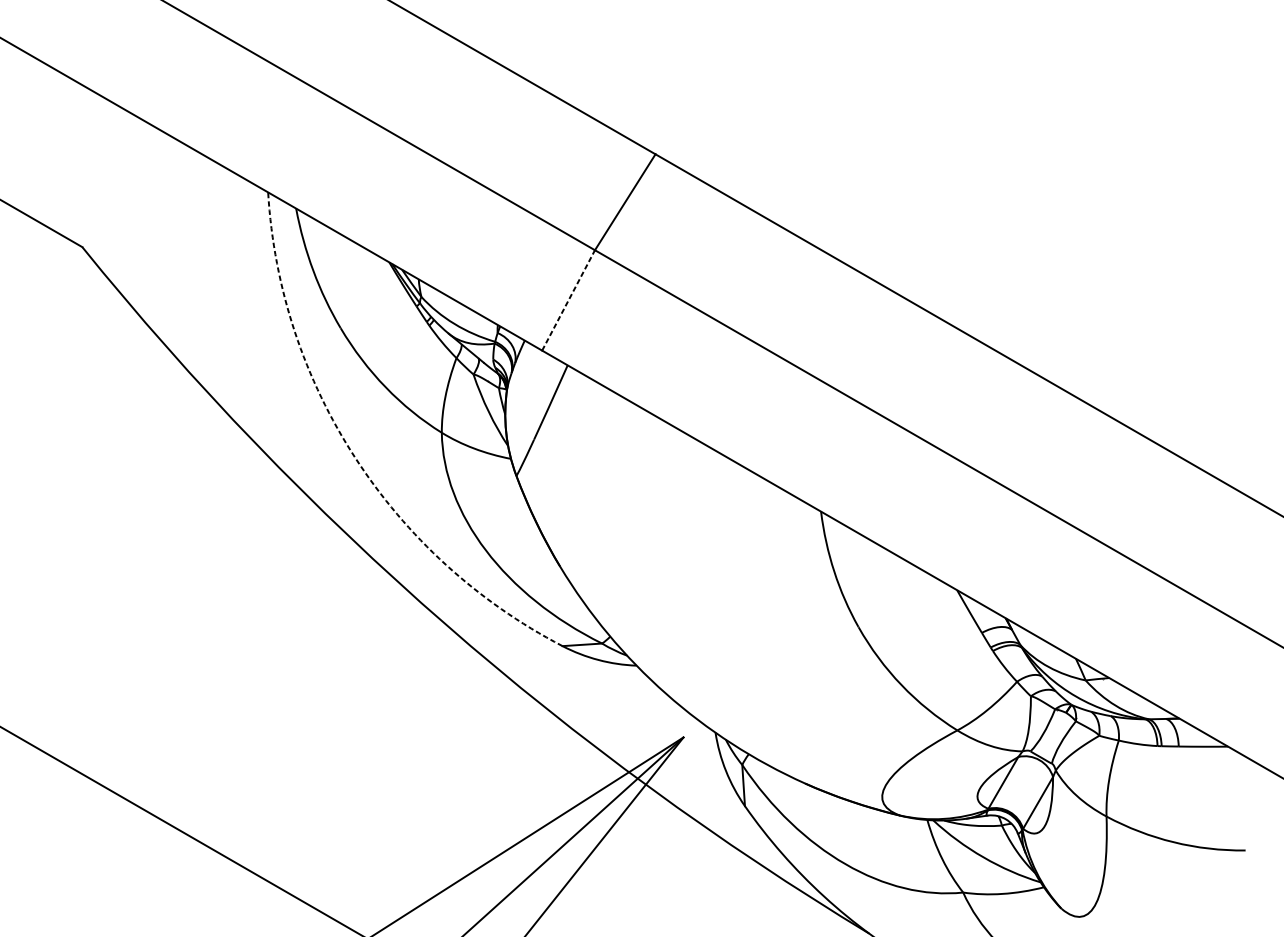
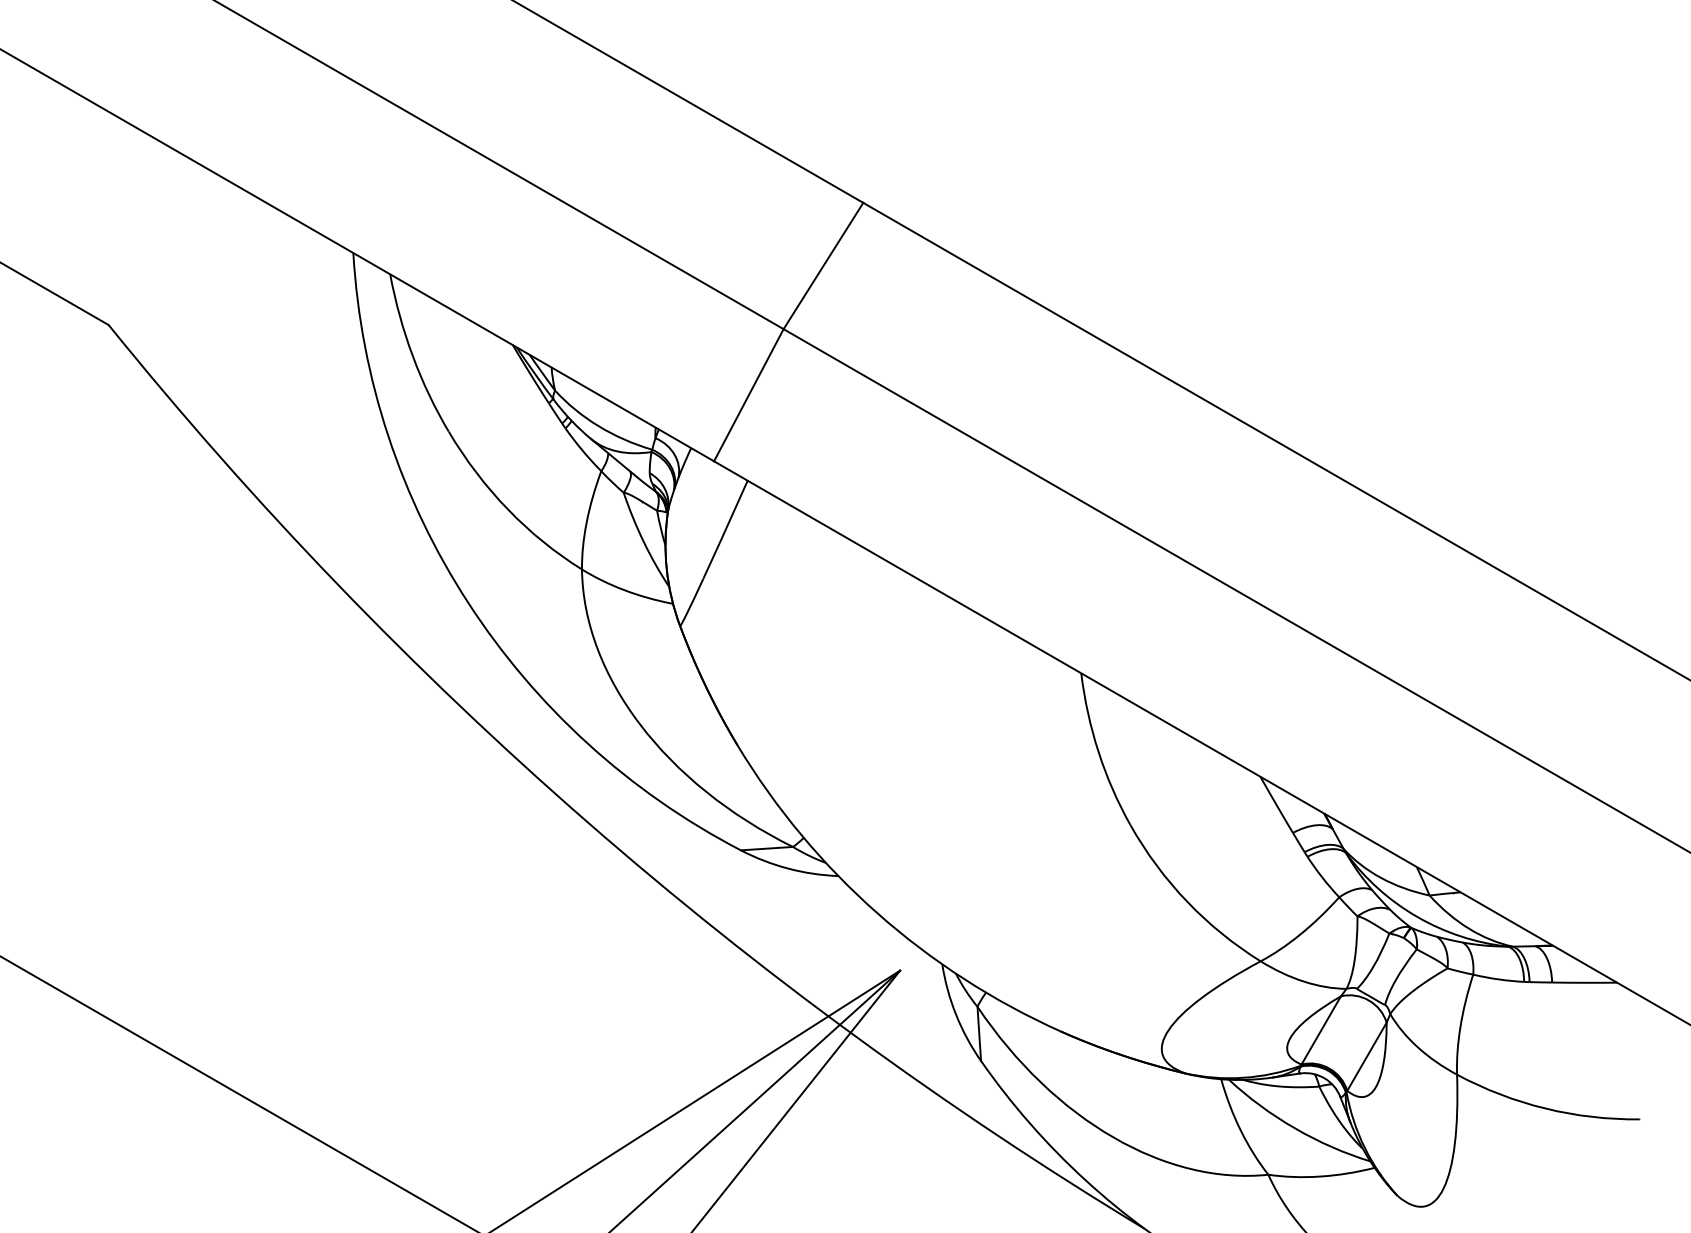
line: (568, 300) -> (748, 395), dashed -> solid
arc: (355, 457) -> (468, 602), dashed -> solid

